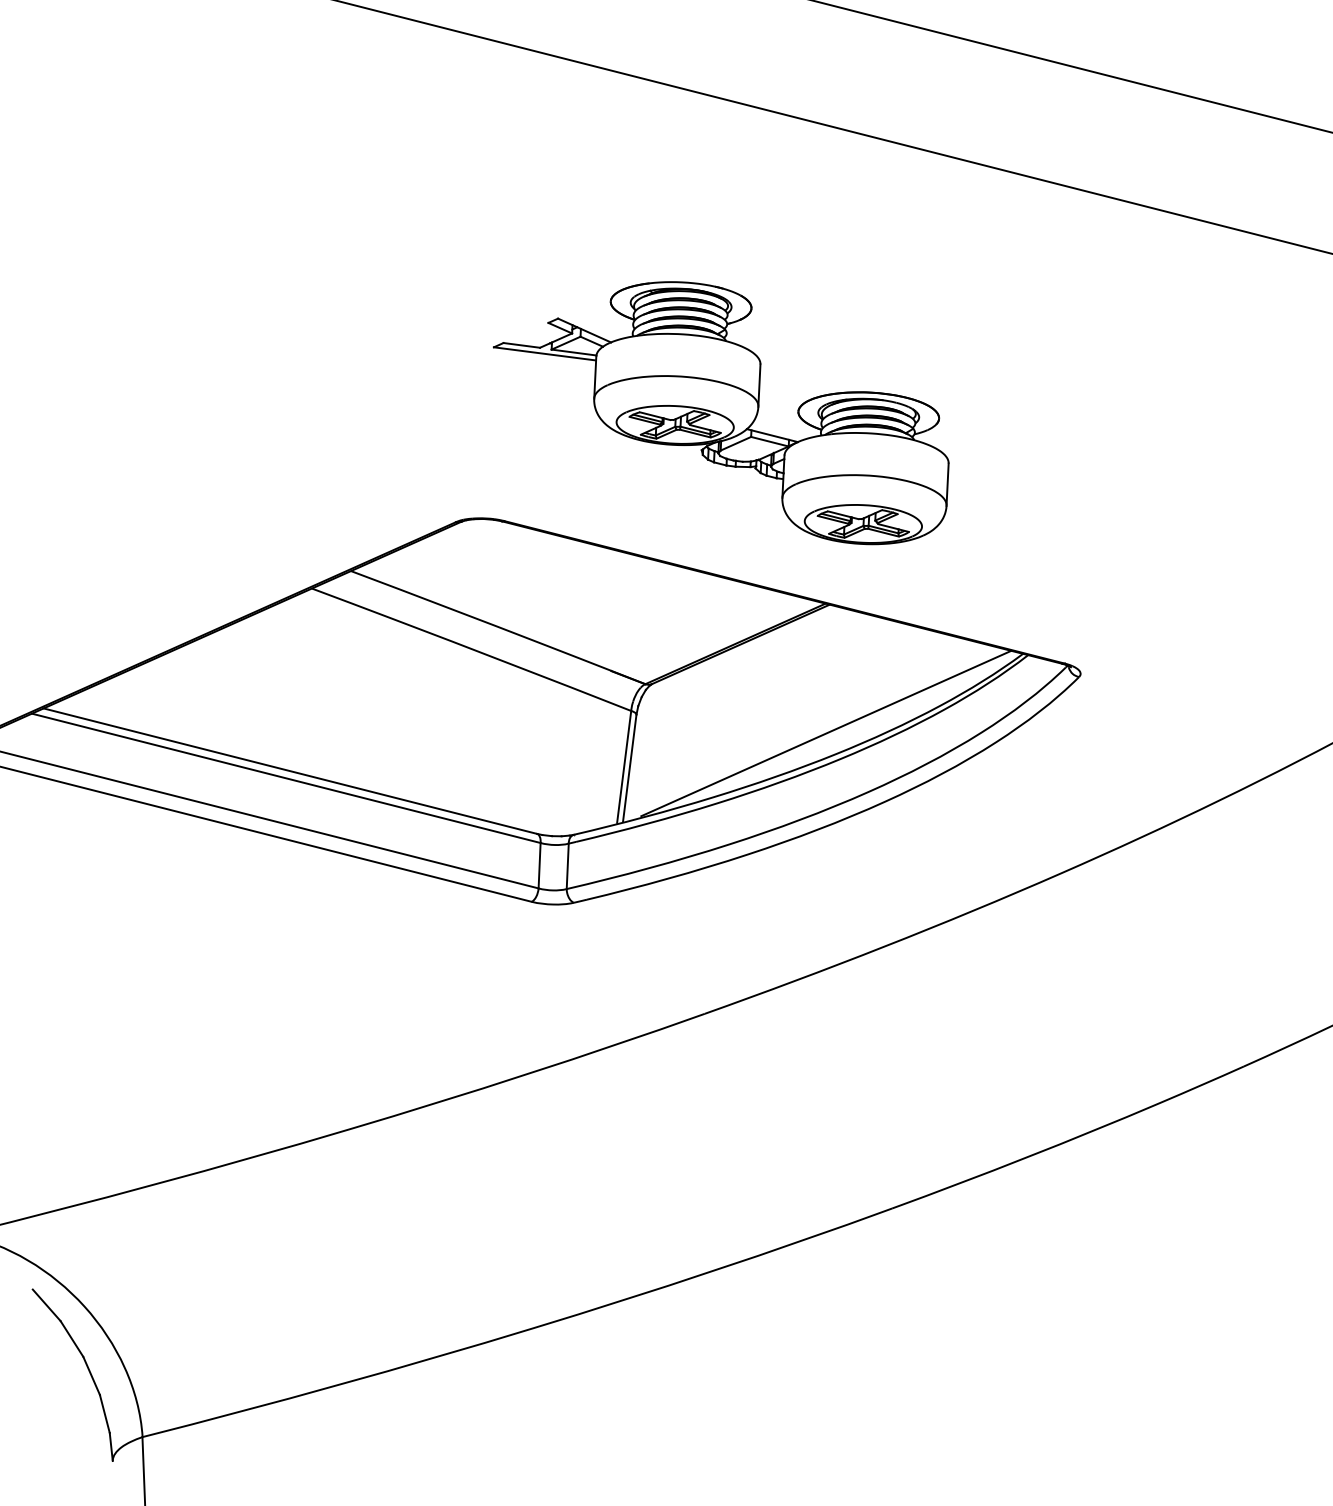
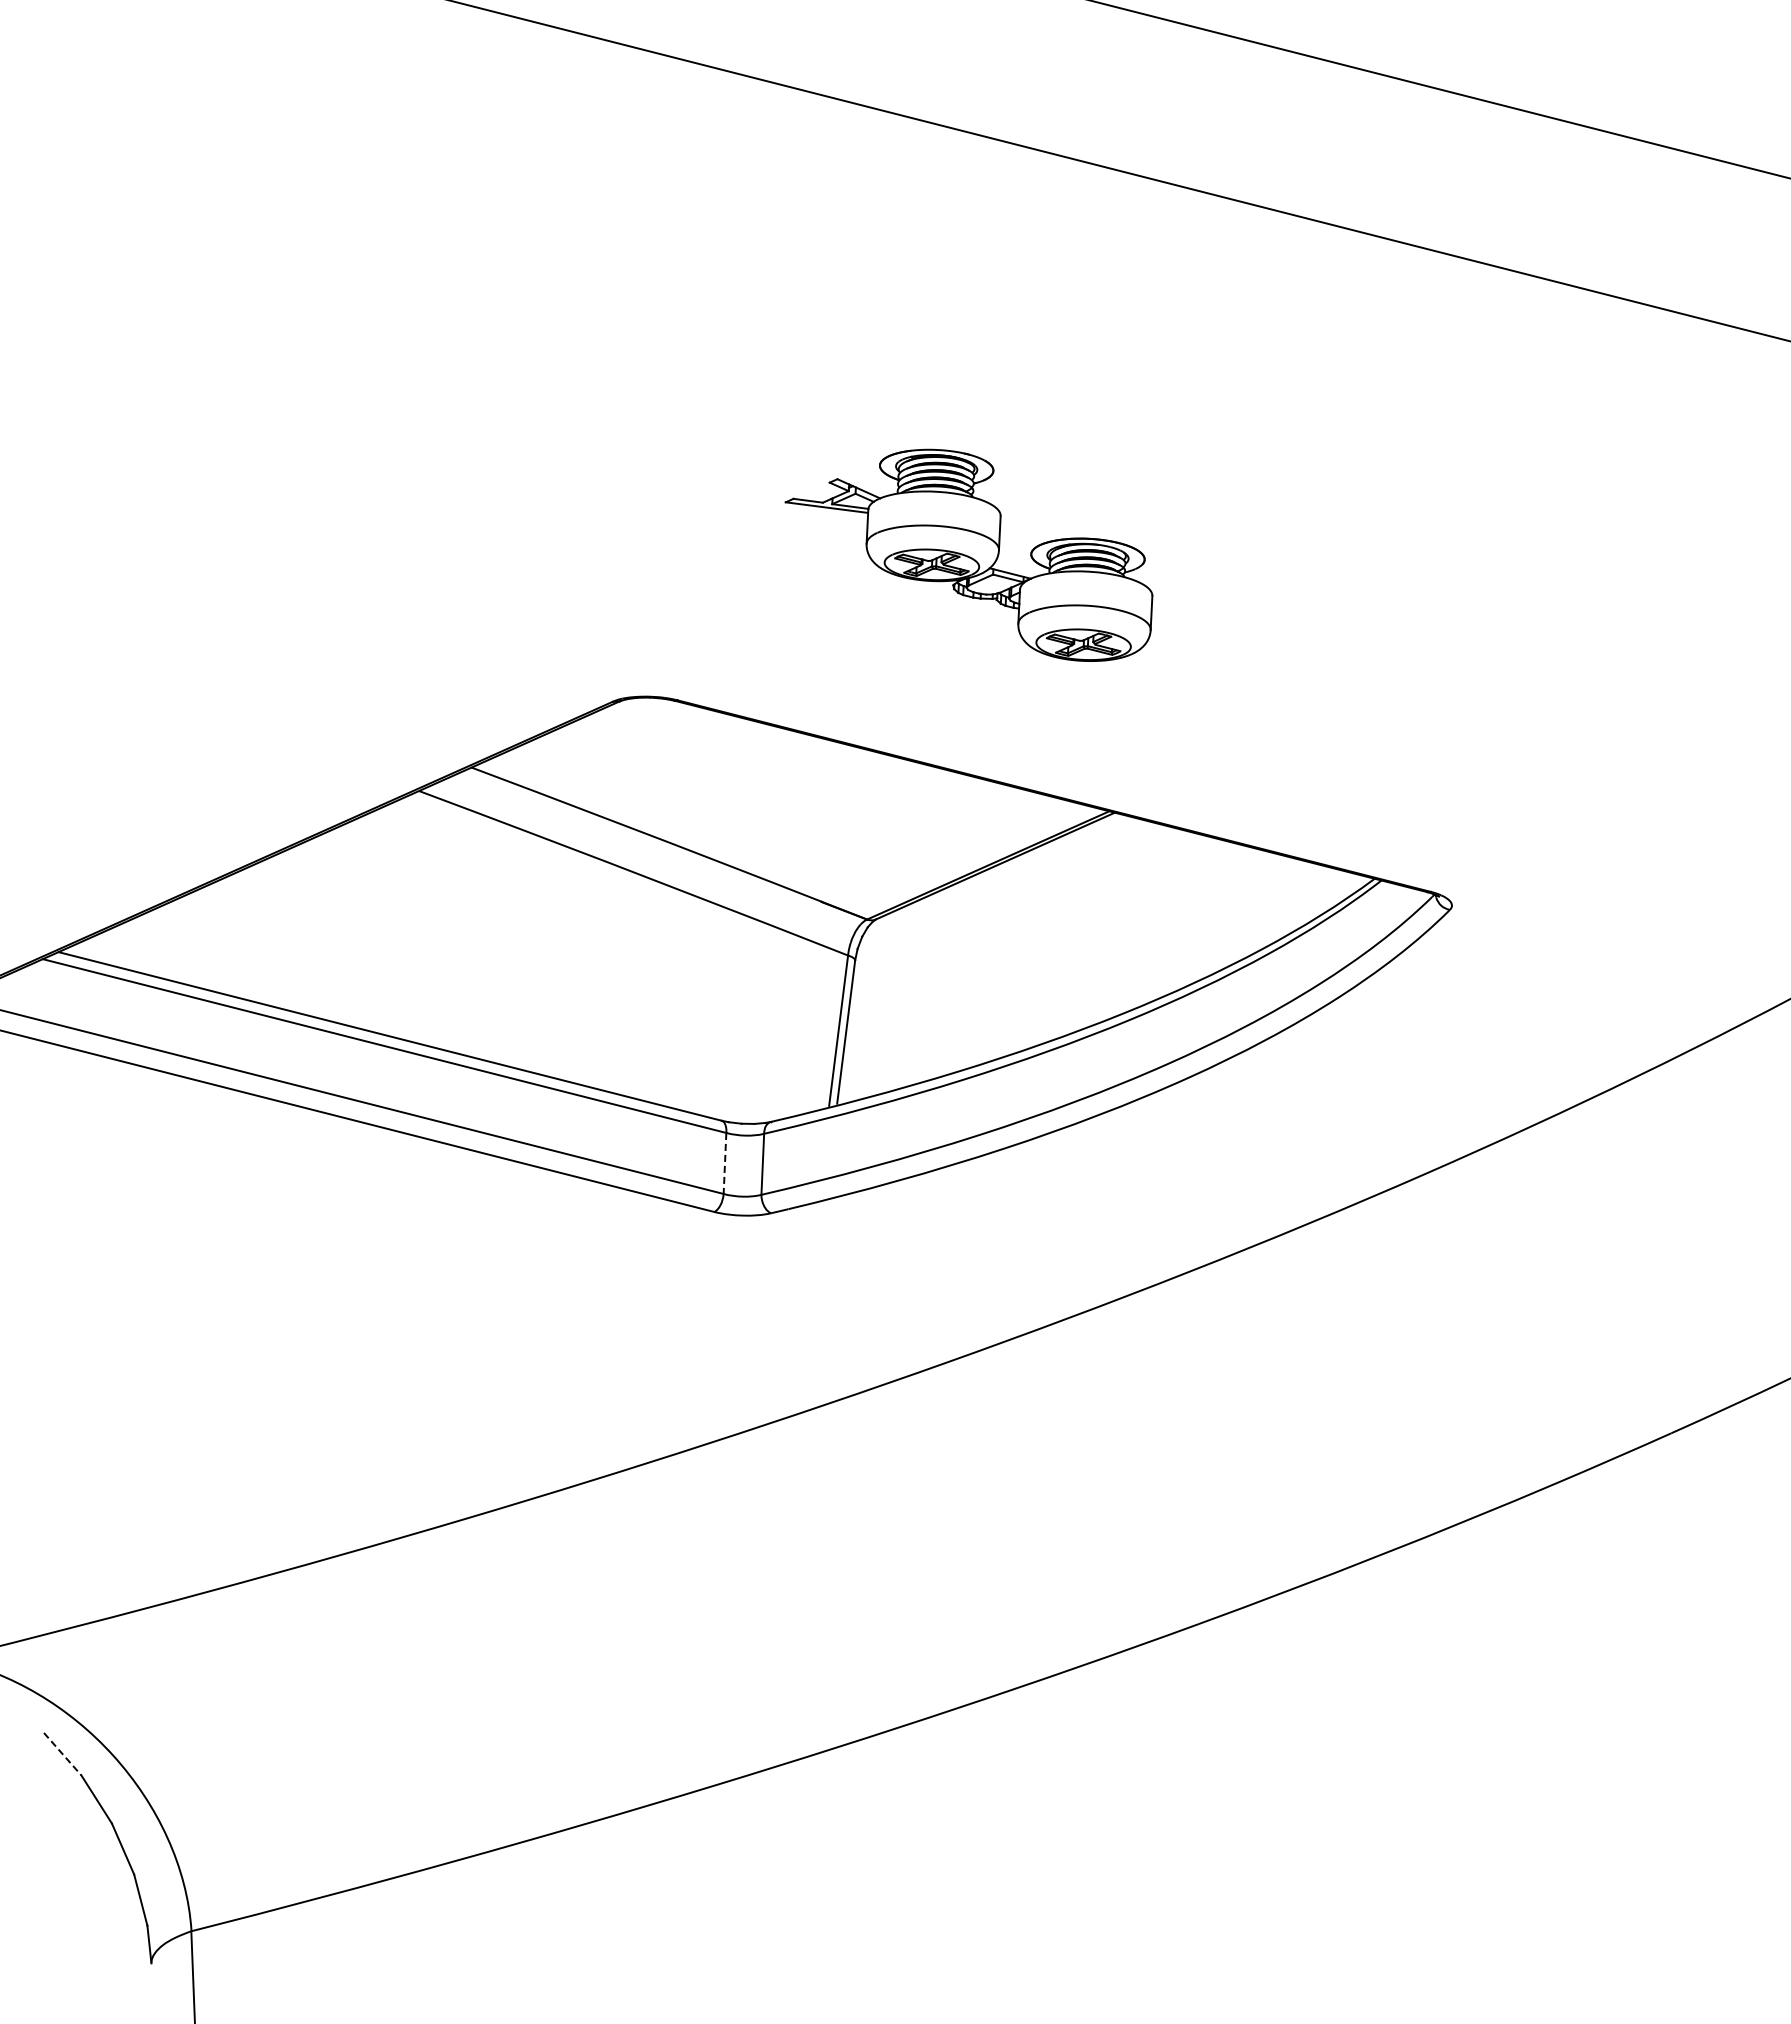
part: (720, 413) -> (968, 555), size x0.6
line: (825, 733) -> (1109, 985), removed
line: (539, 865) -> (725, 1163), solid -> dashed
line: (47, 1305) -> (63, 1754), solid -> dashed

